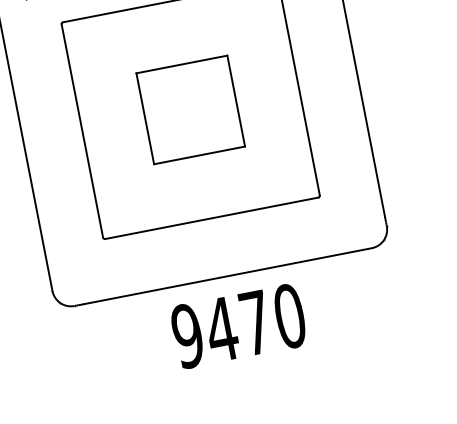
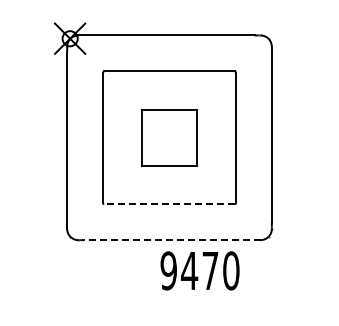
line: (211, 218) -> (169, 204), solid -> dashed
line: (226, 277) -> (171, 240), solid -> dashed
text: (237, 325) -> (199, 270), moved

